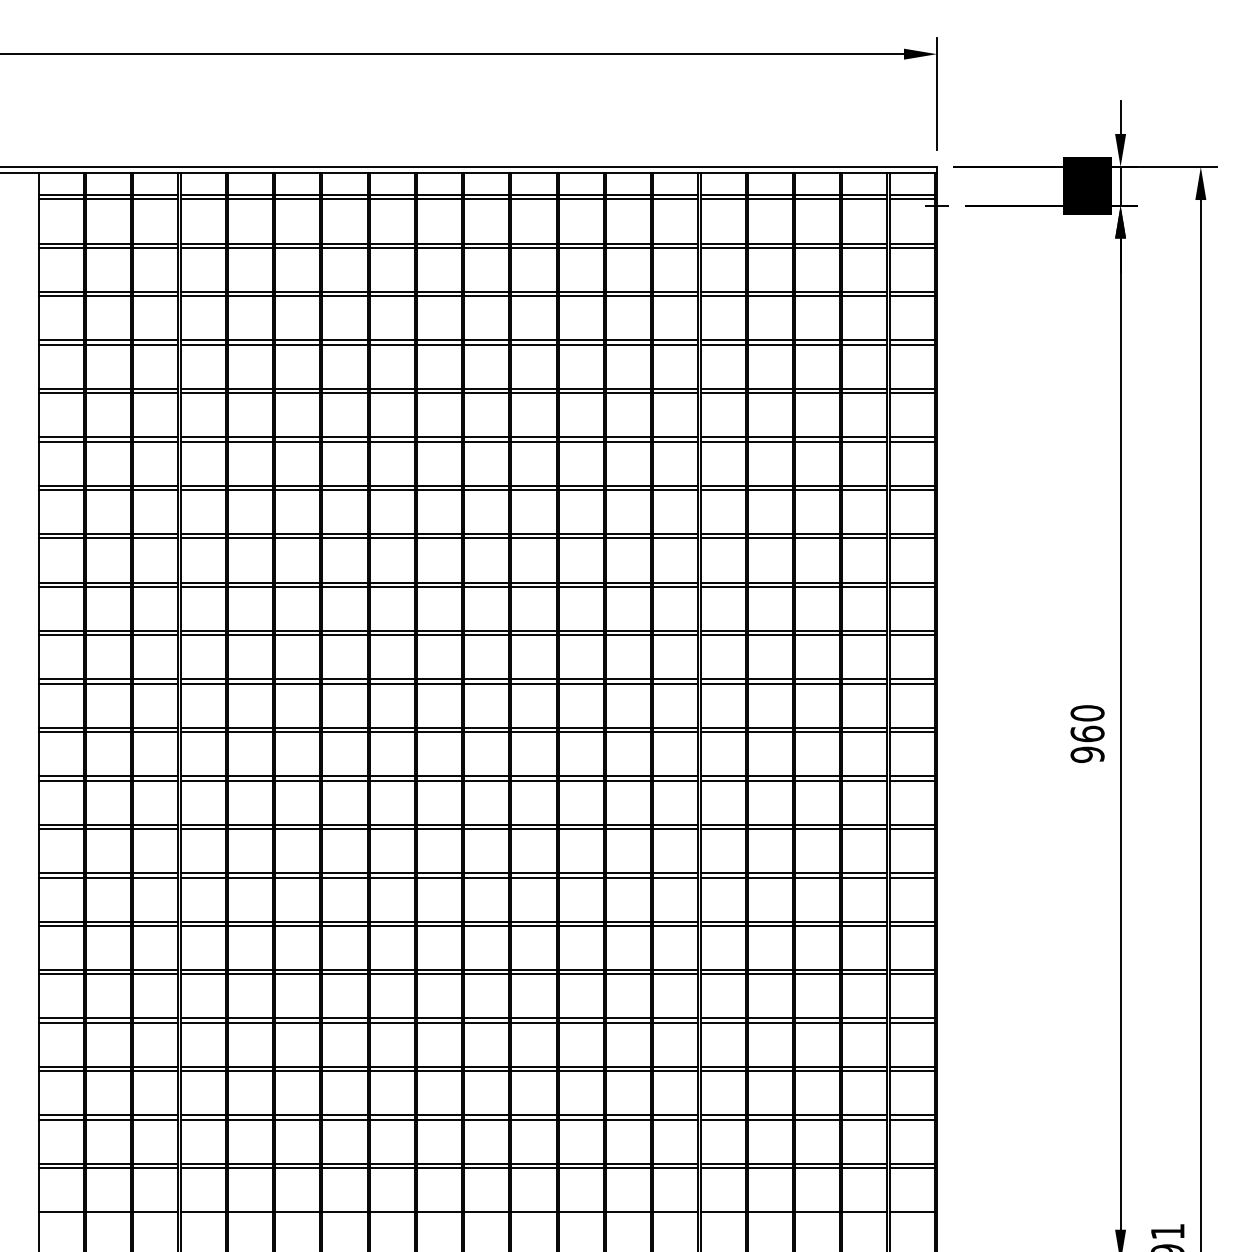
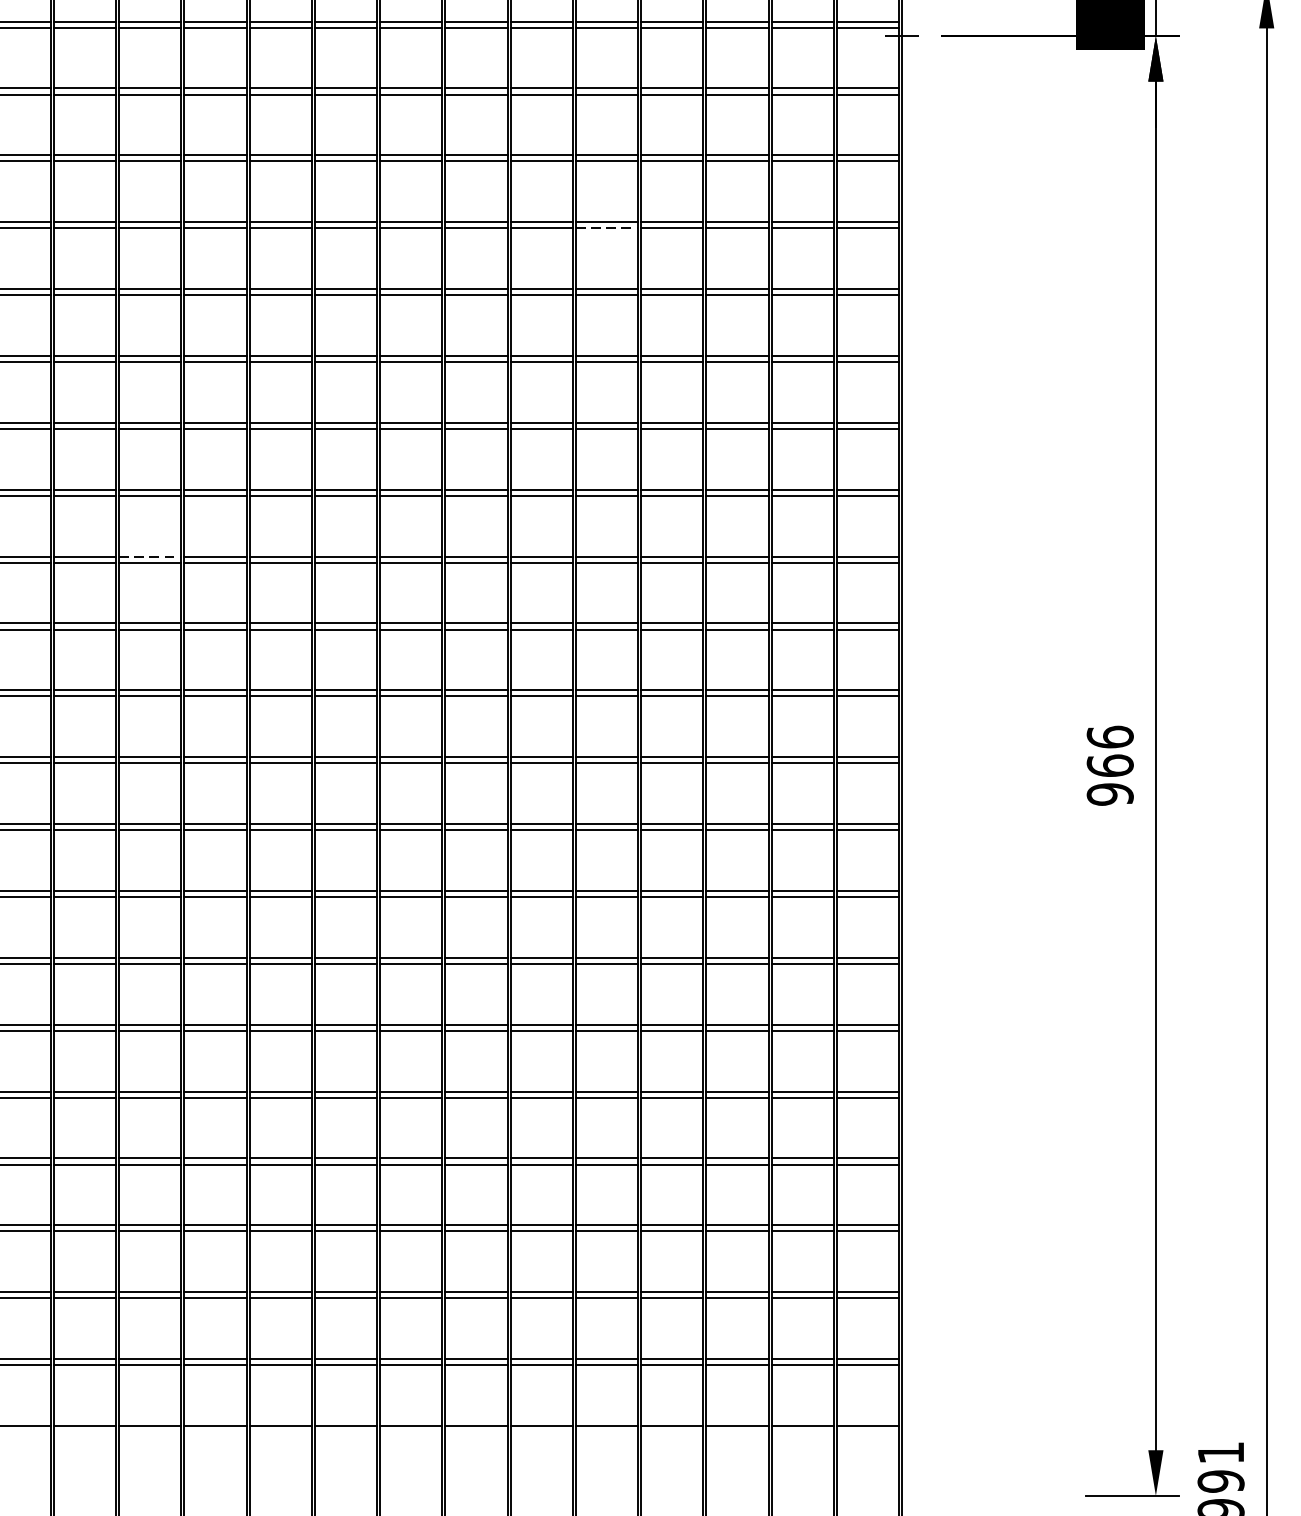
line: (723, 344) -> (607, 227), solid -> dashed
line: (392, 582) -> (150, 556), solid -> dashed
text: (1087, 713) -> (1110, 737), 960 -> 966

